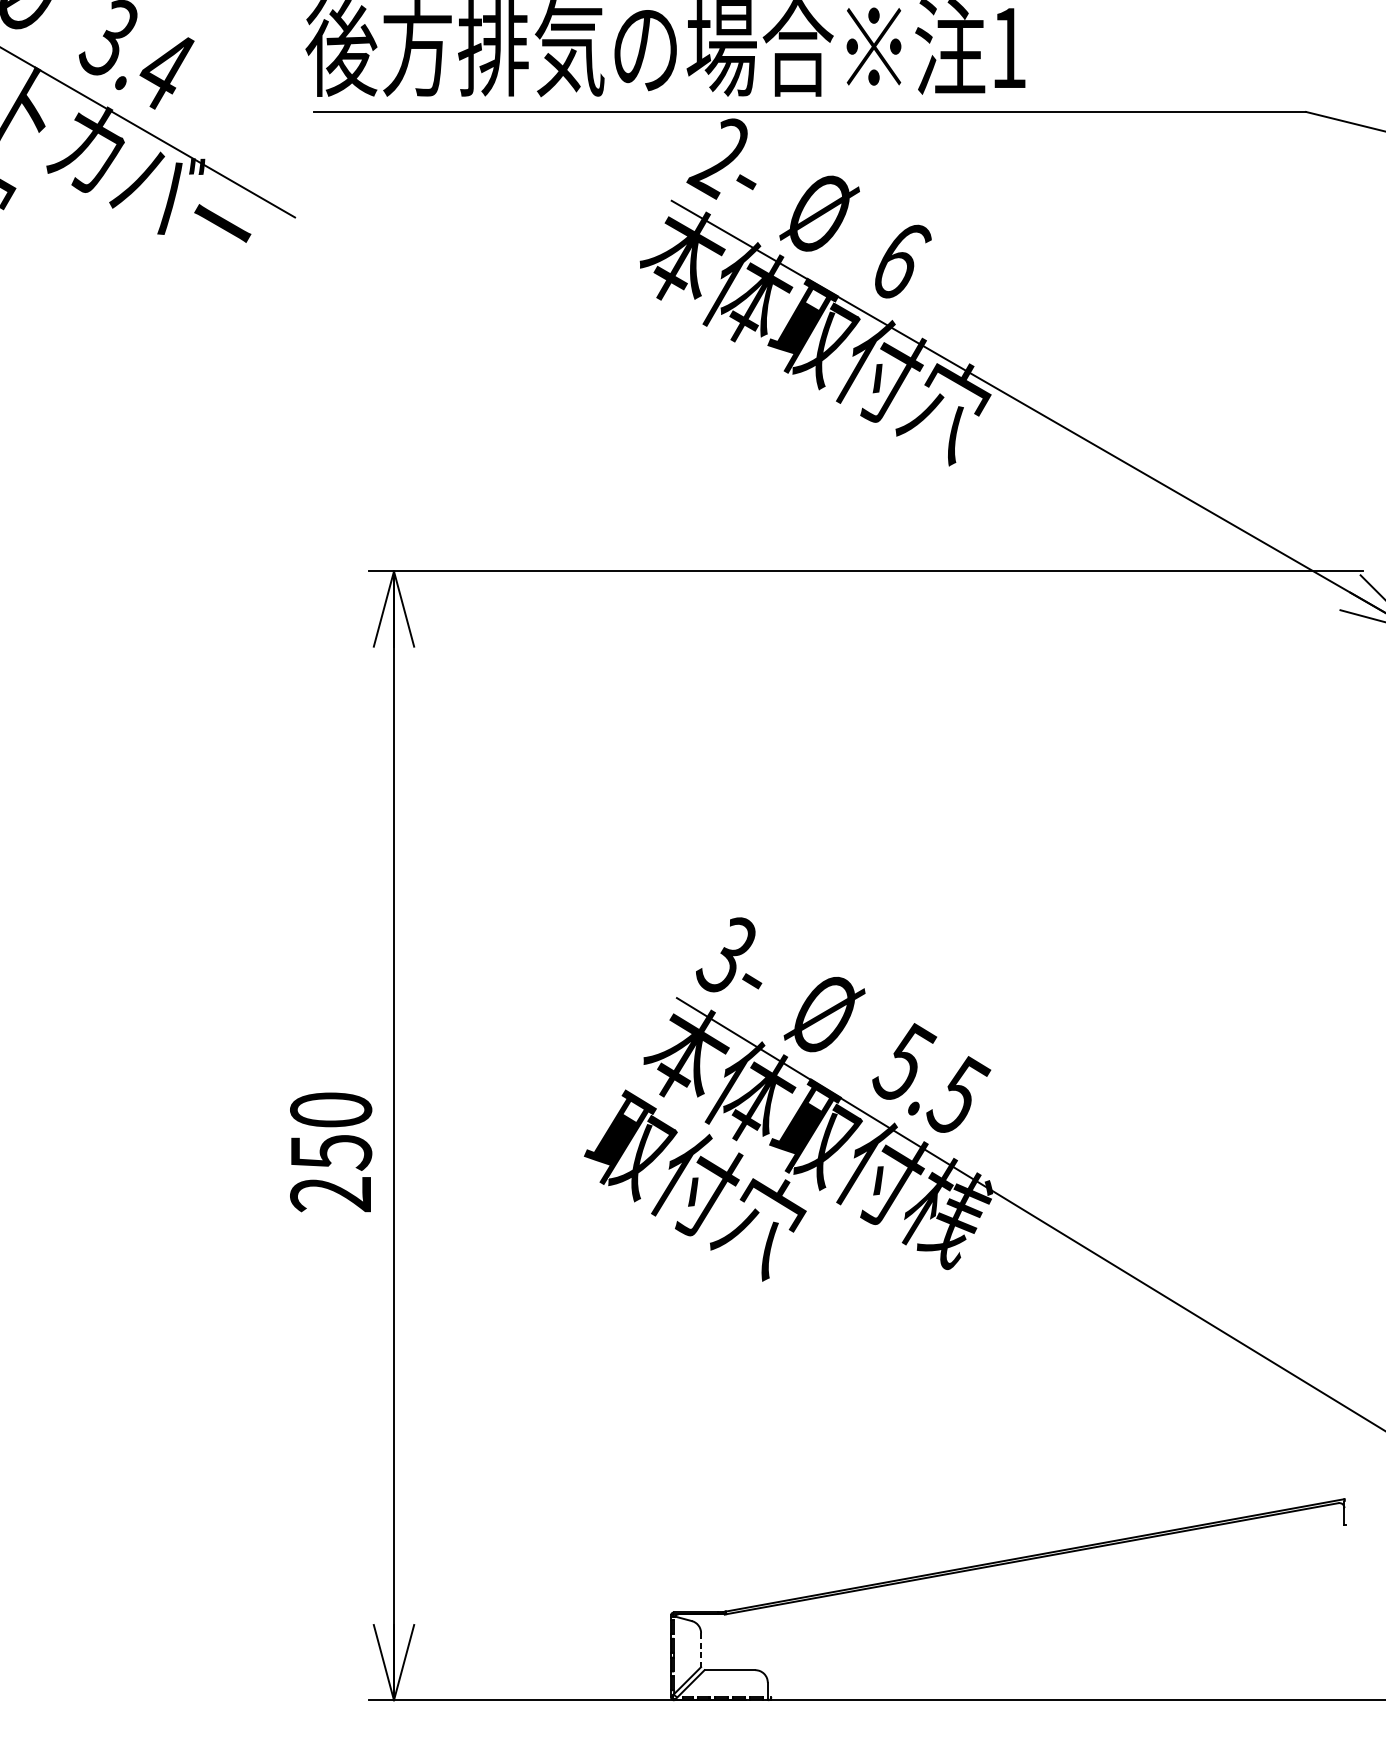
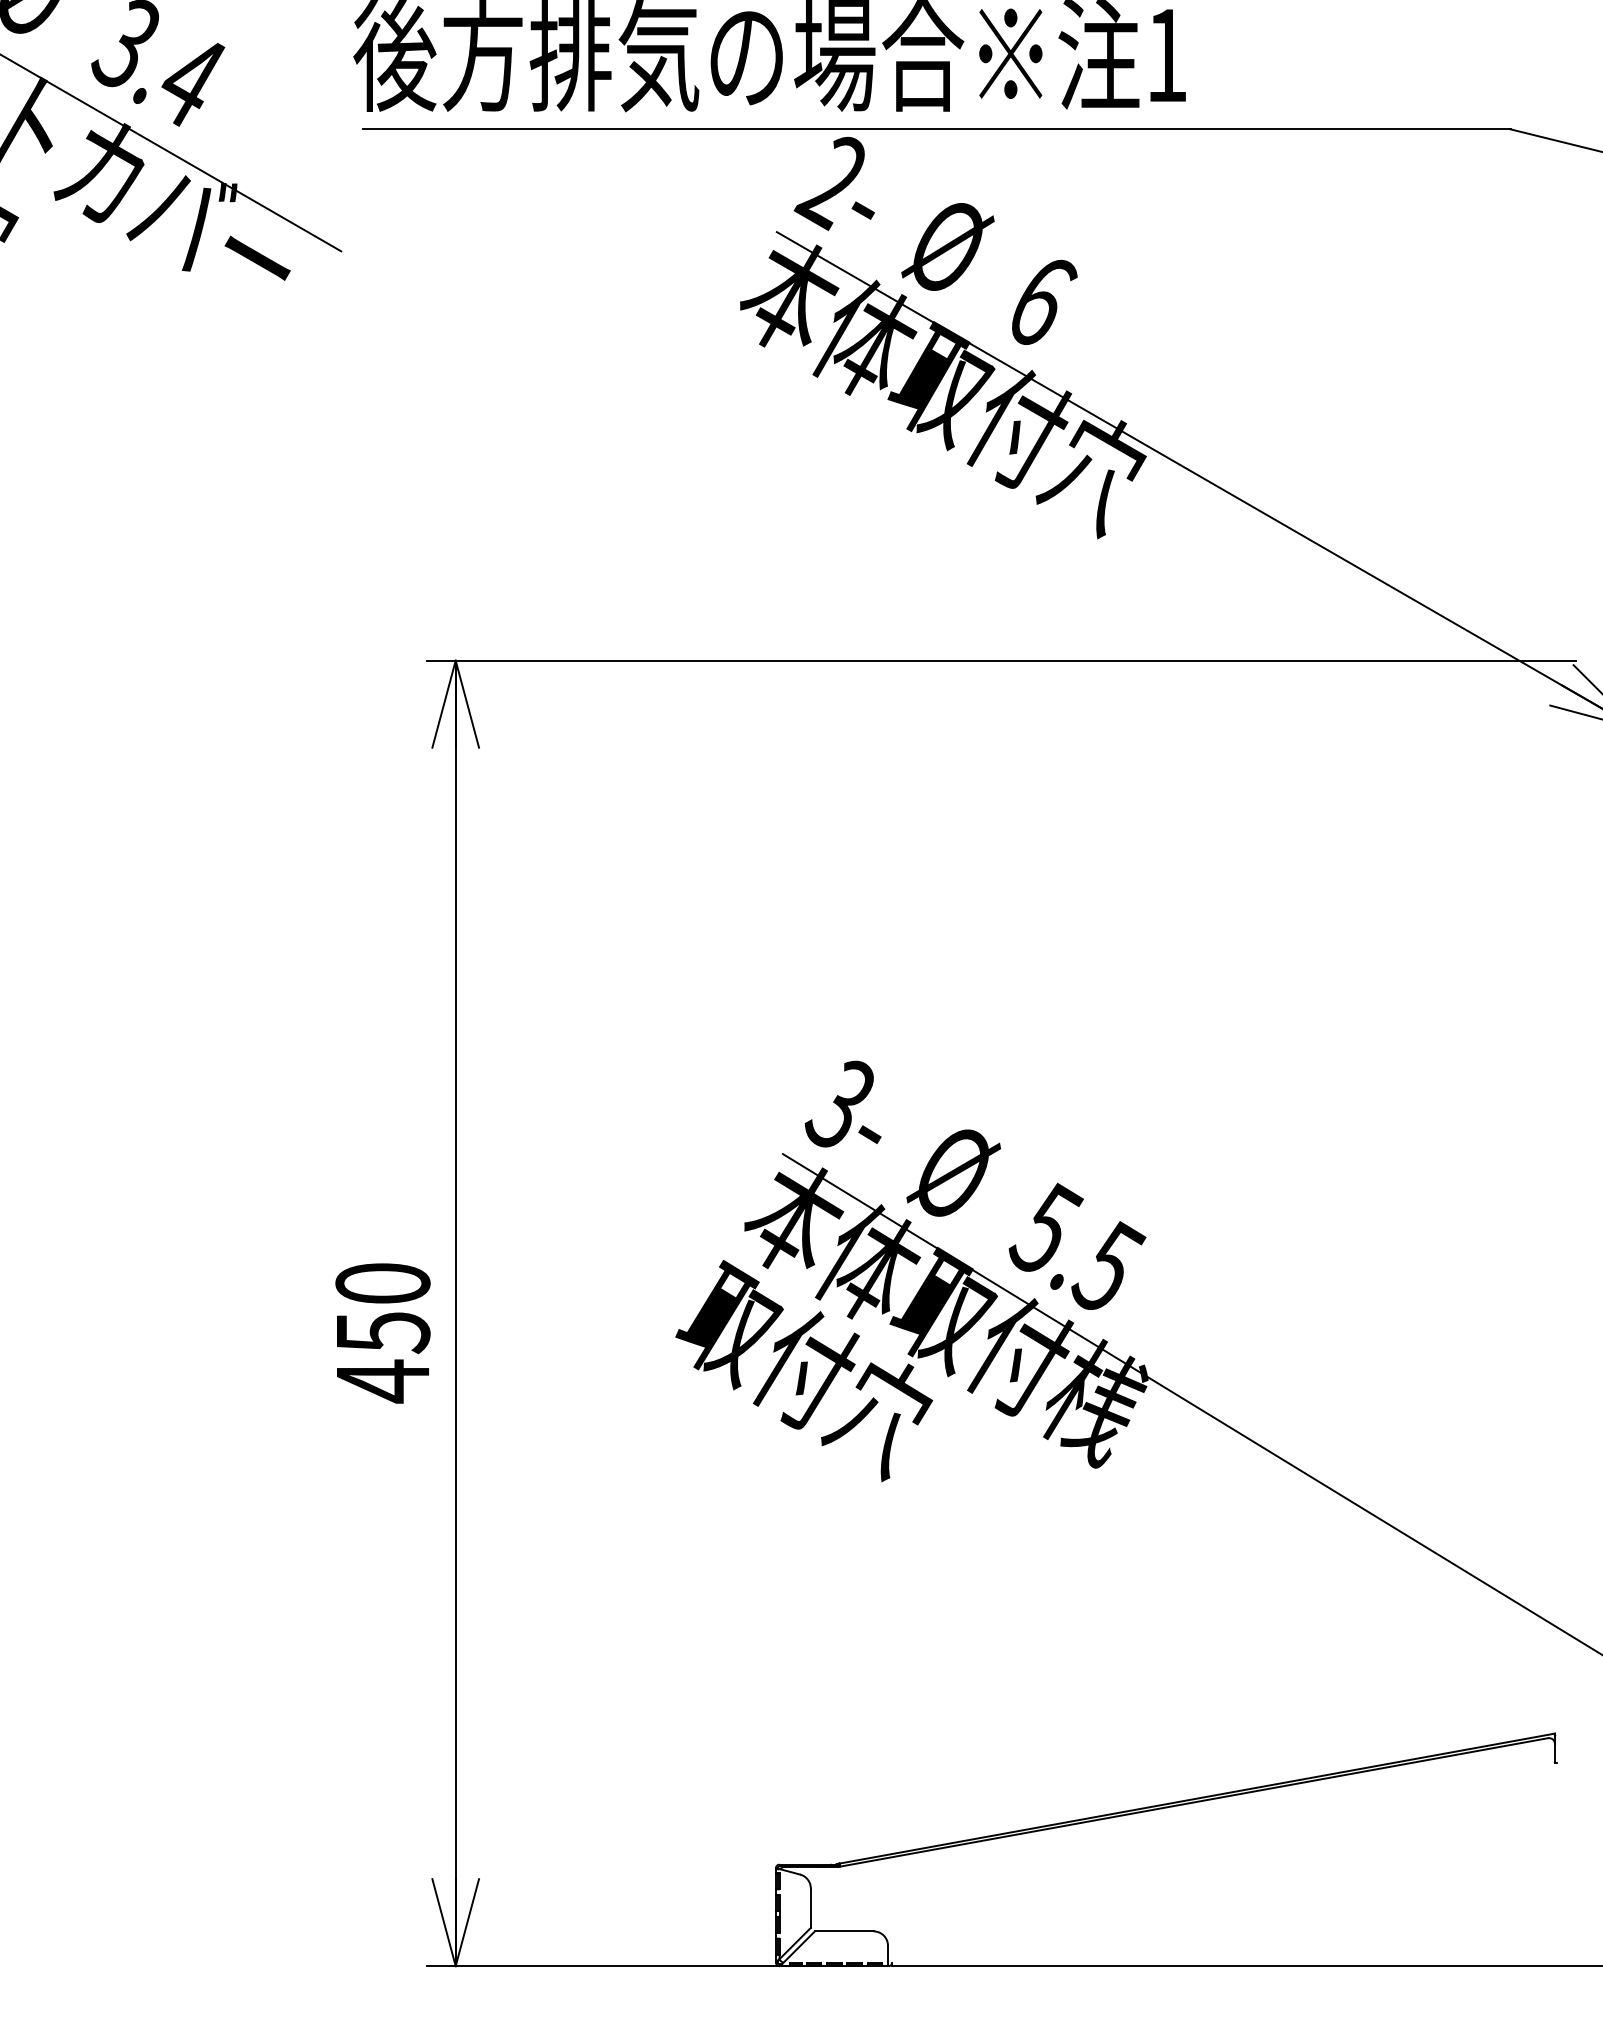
text: (329, 1194) -> (381, 1381), 250 -> 450
line: (700, 1650) -> (810, 1908), dashed -> solid

